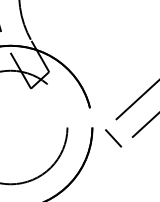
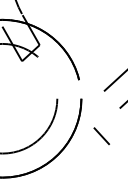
line: (113, 138) -> (101, 136), moved

